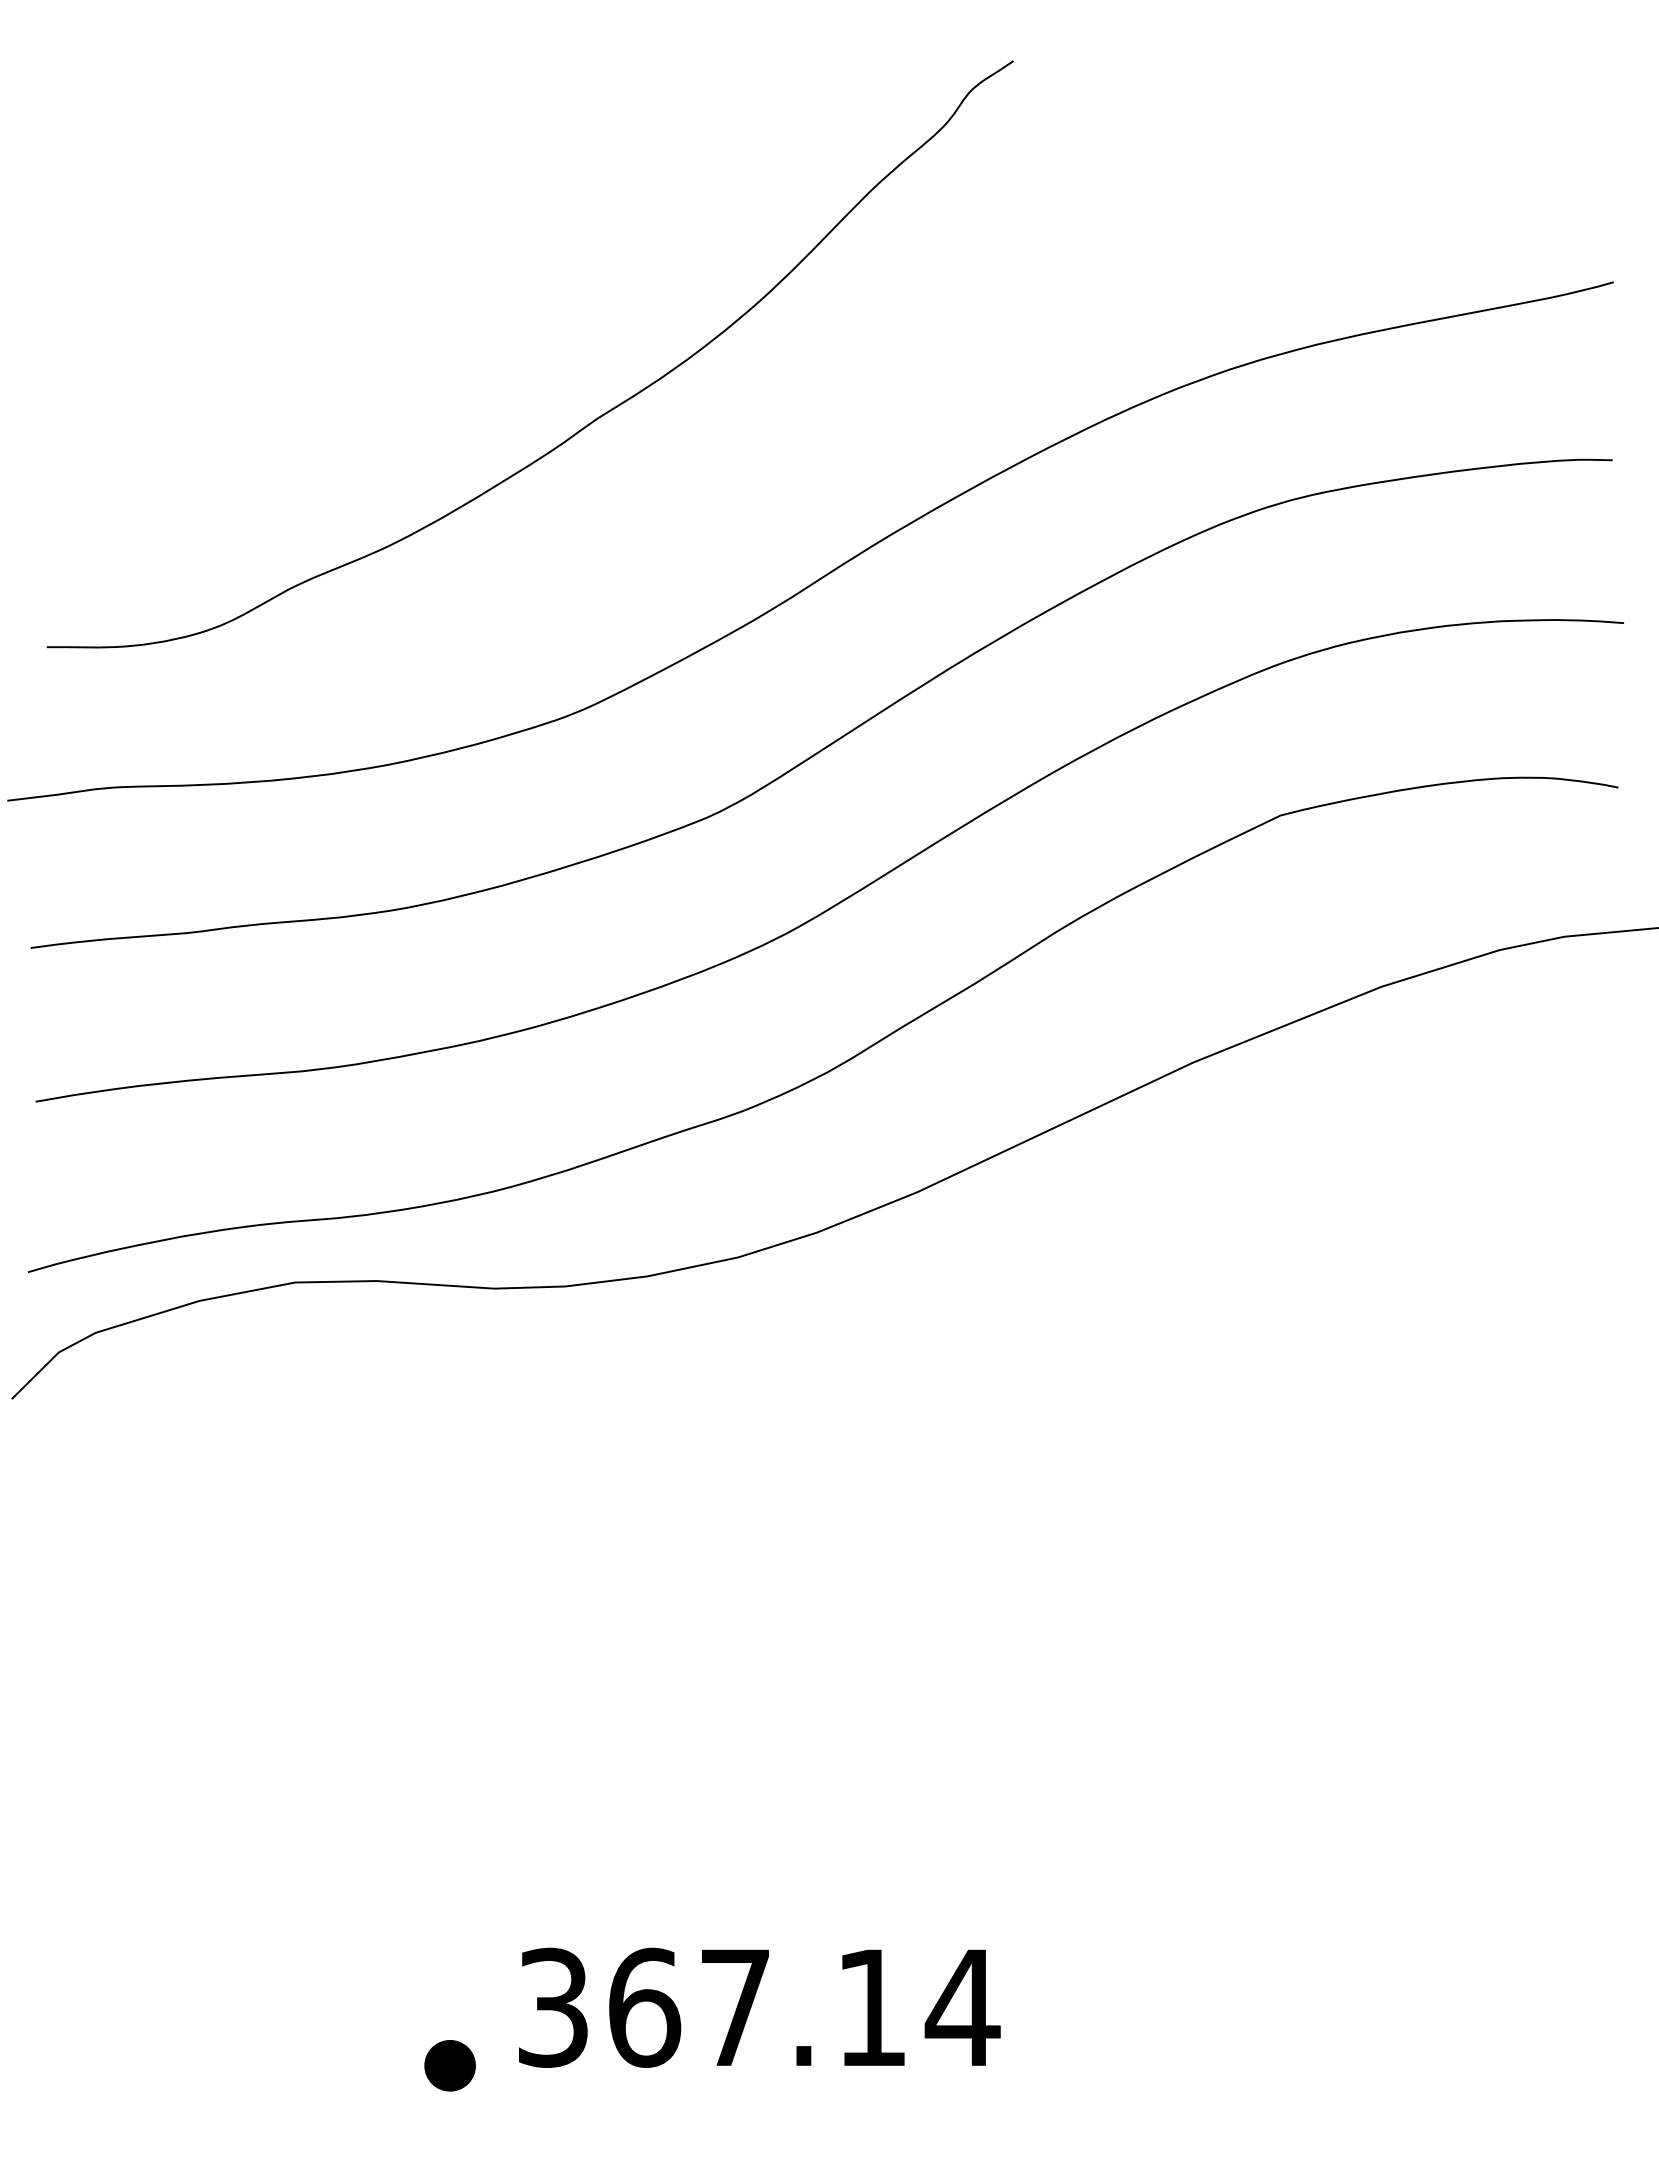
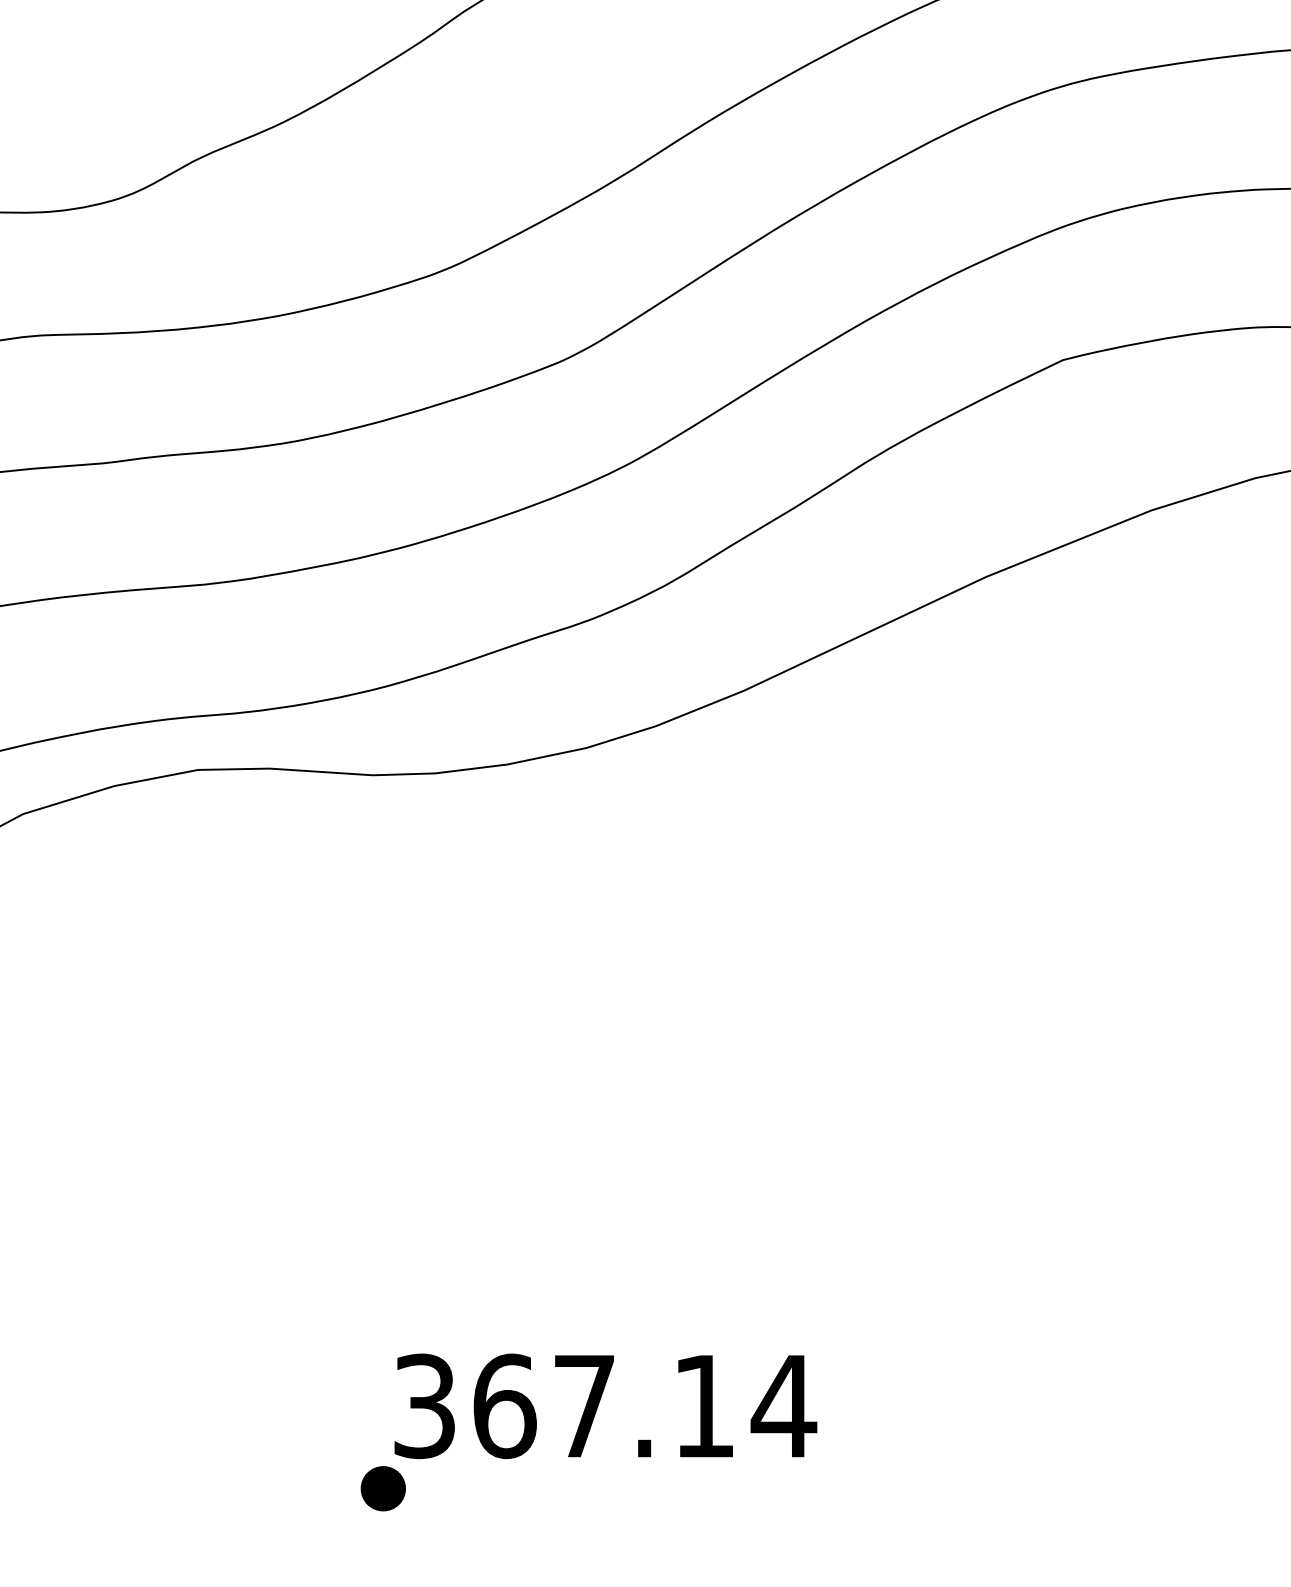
part: (449, 2065) -> (382, 1488), moved

